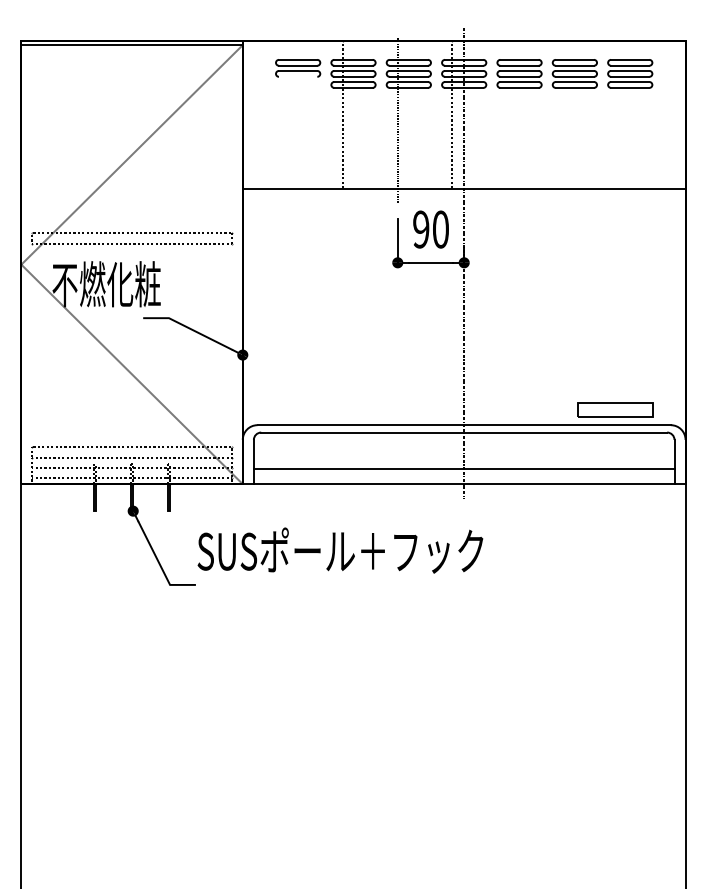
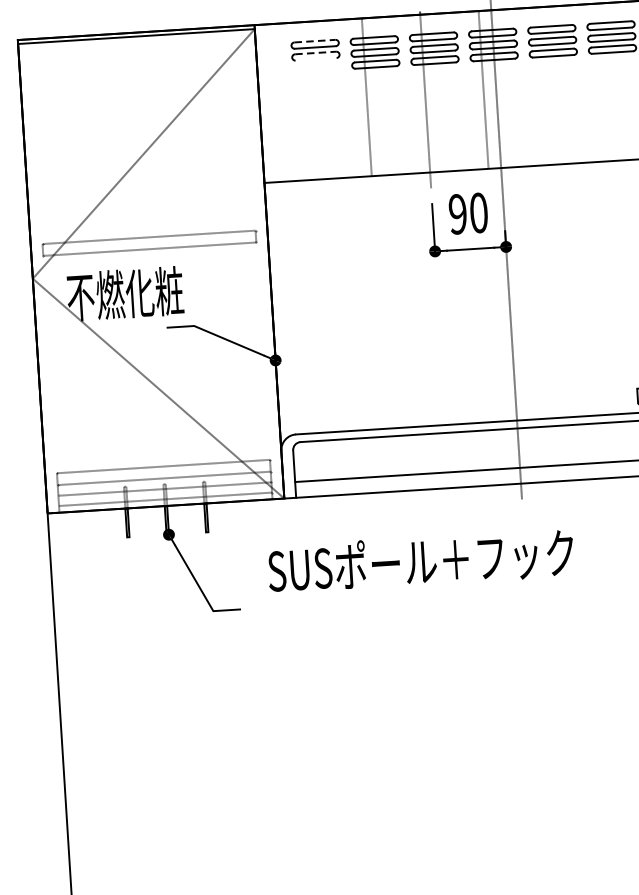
line: (298, 59) -> (315, 40), solid -> dashed
line: (298, 70) -> (316, 52), solid -> dashed
text: (340, 550) -> (421, 561), moved

